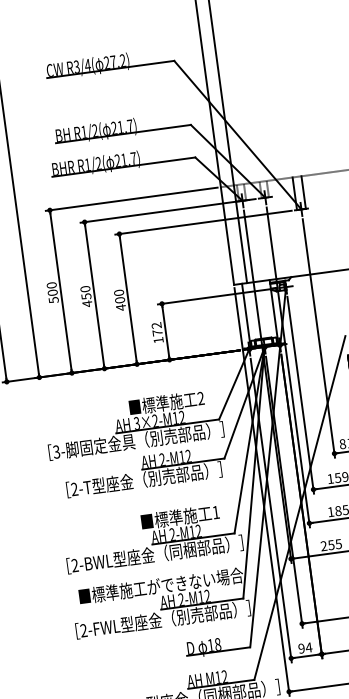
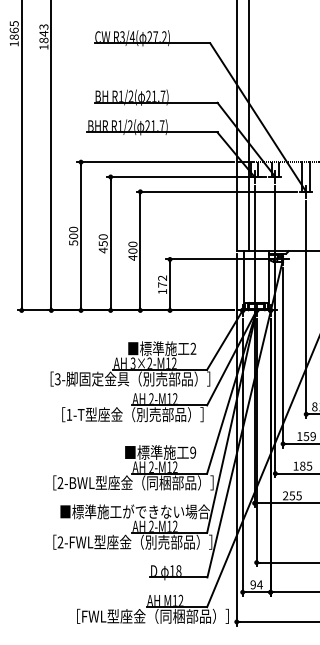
text: (74, 488) -> (69, 414), 2-T -> 1-T
text: (216, 512) -> (193, 452), 1 -> 9

